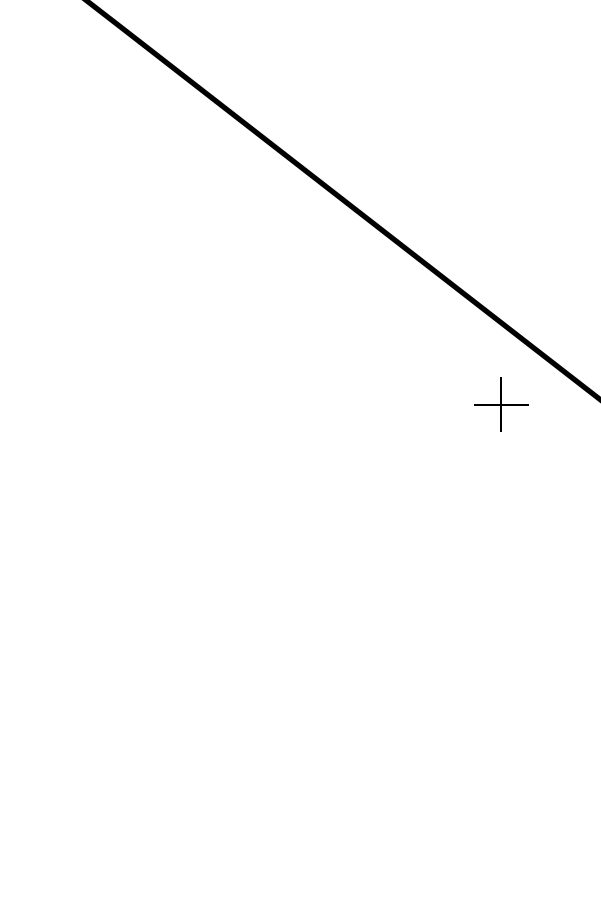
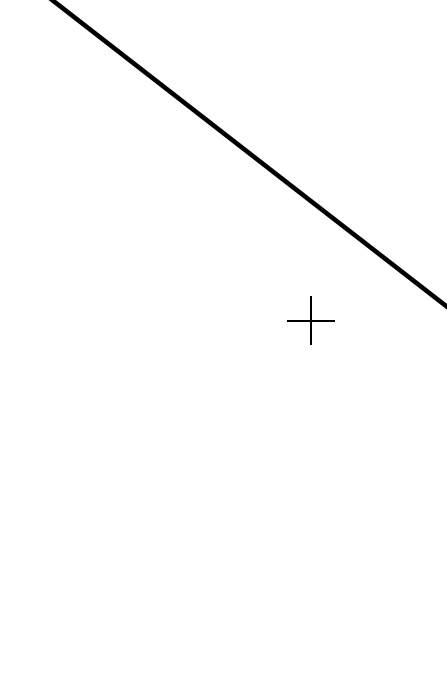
part: (501, 404) -> (311, 320), moved

